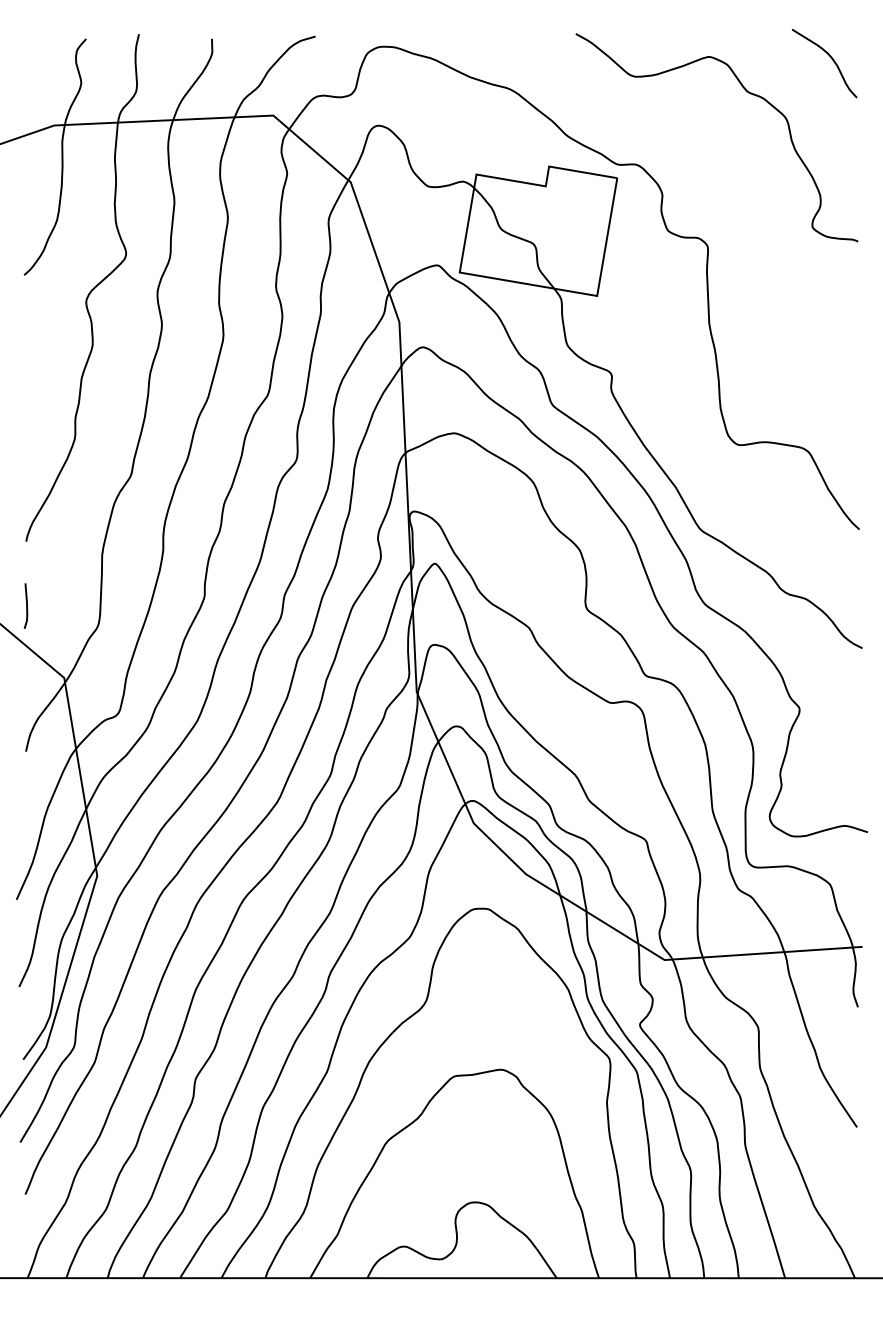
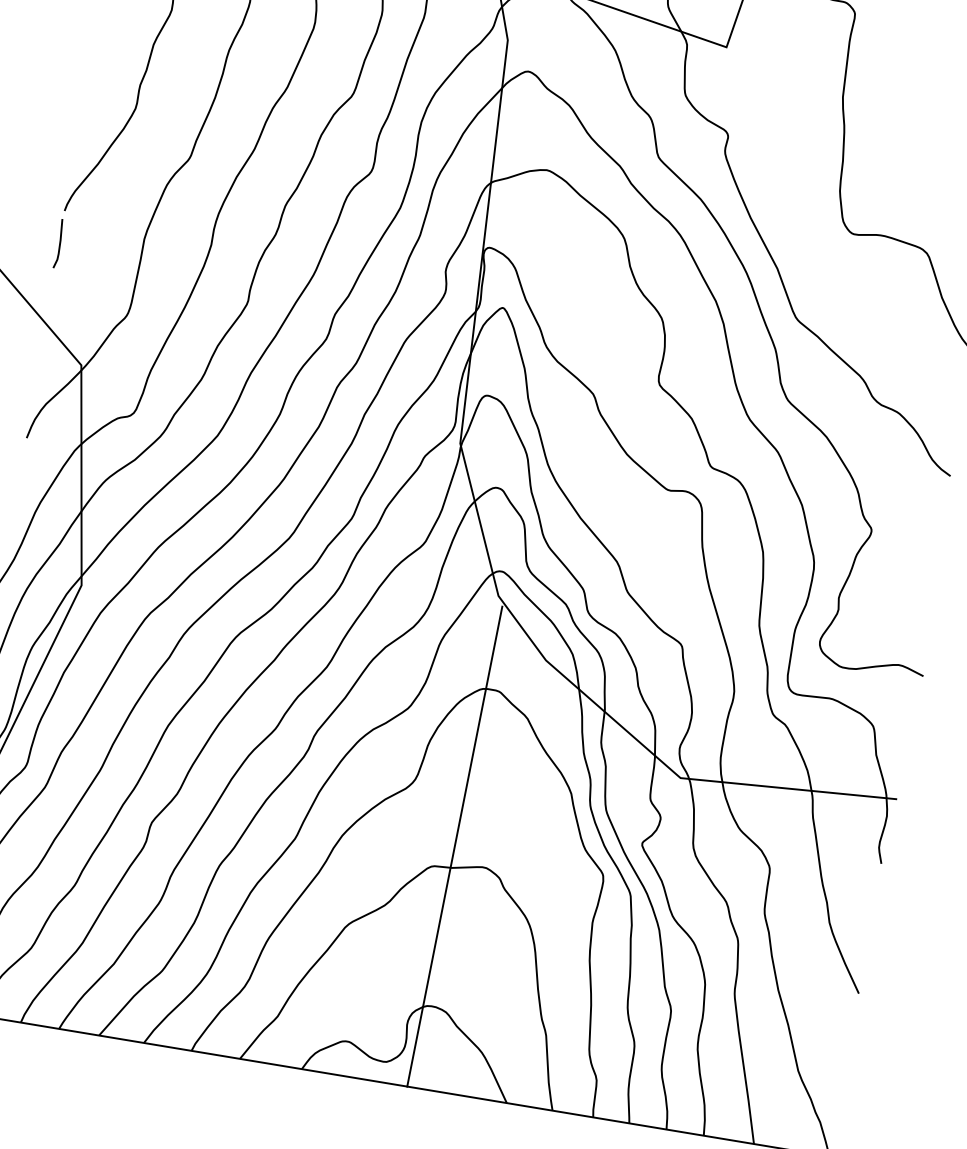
line: (26, 605) -> (59, 243), moved
line: (471, 1055) -> (454, 846), added

